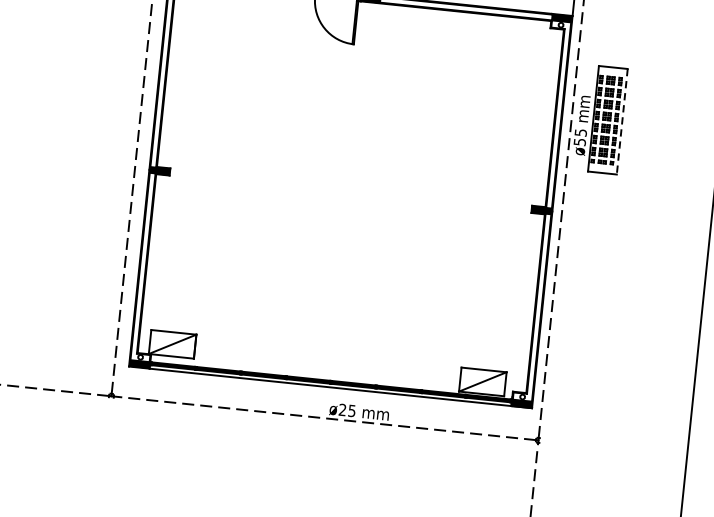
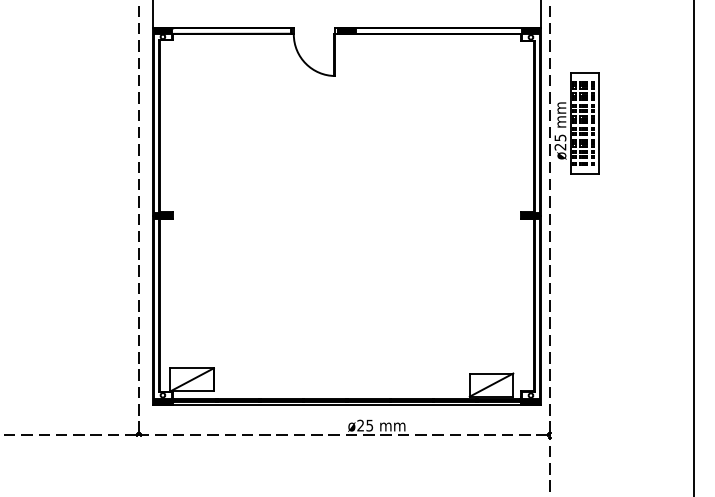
line: (621, 121) -> (598, 123), dashed -> solid
text: (580, 141) -> (560, 146), ø55 -> ø25

